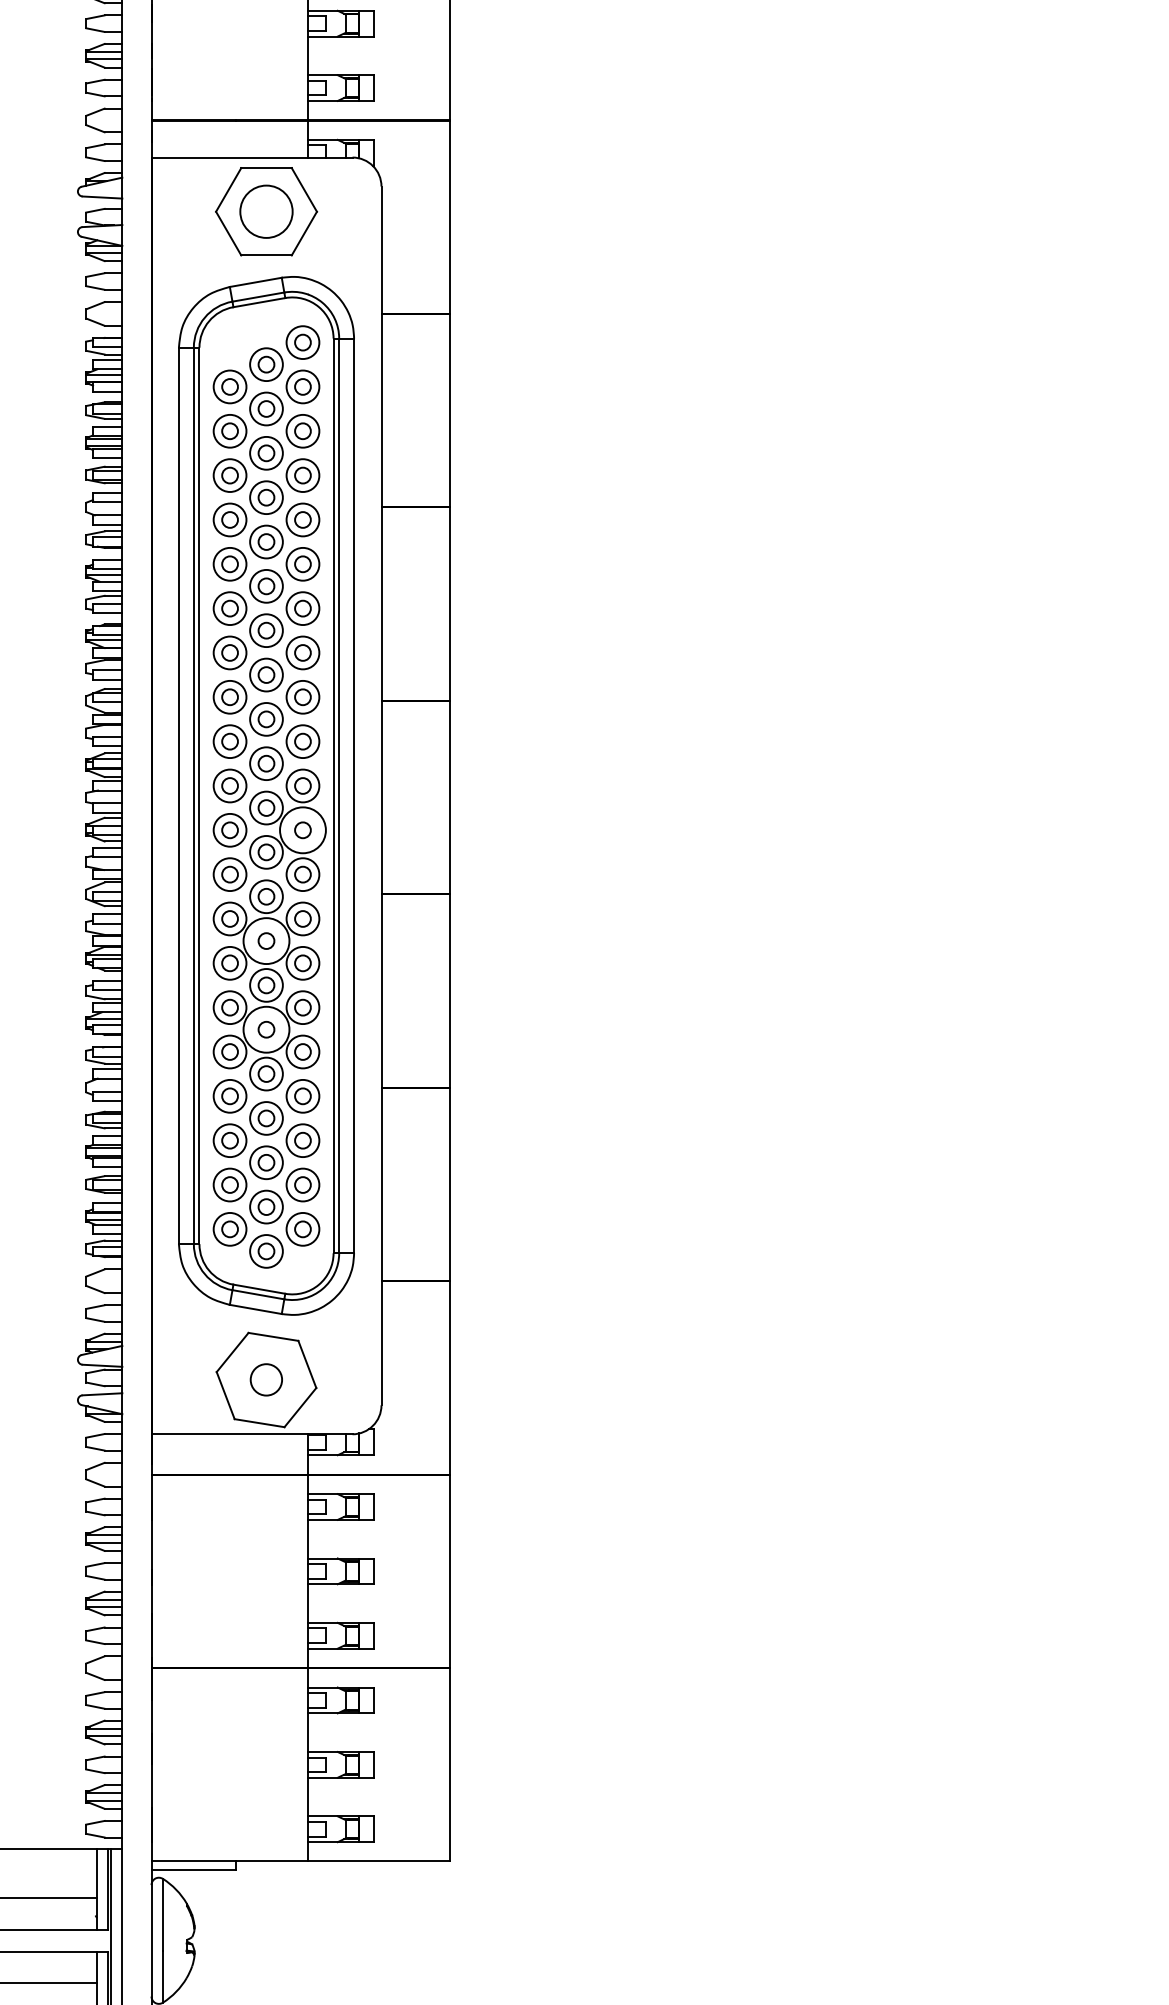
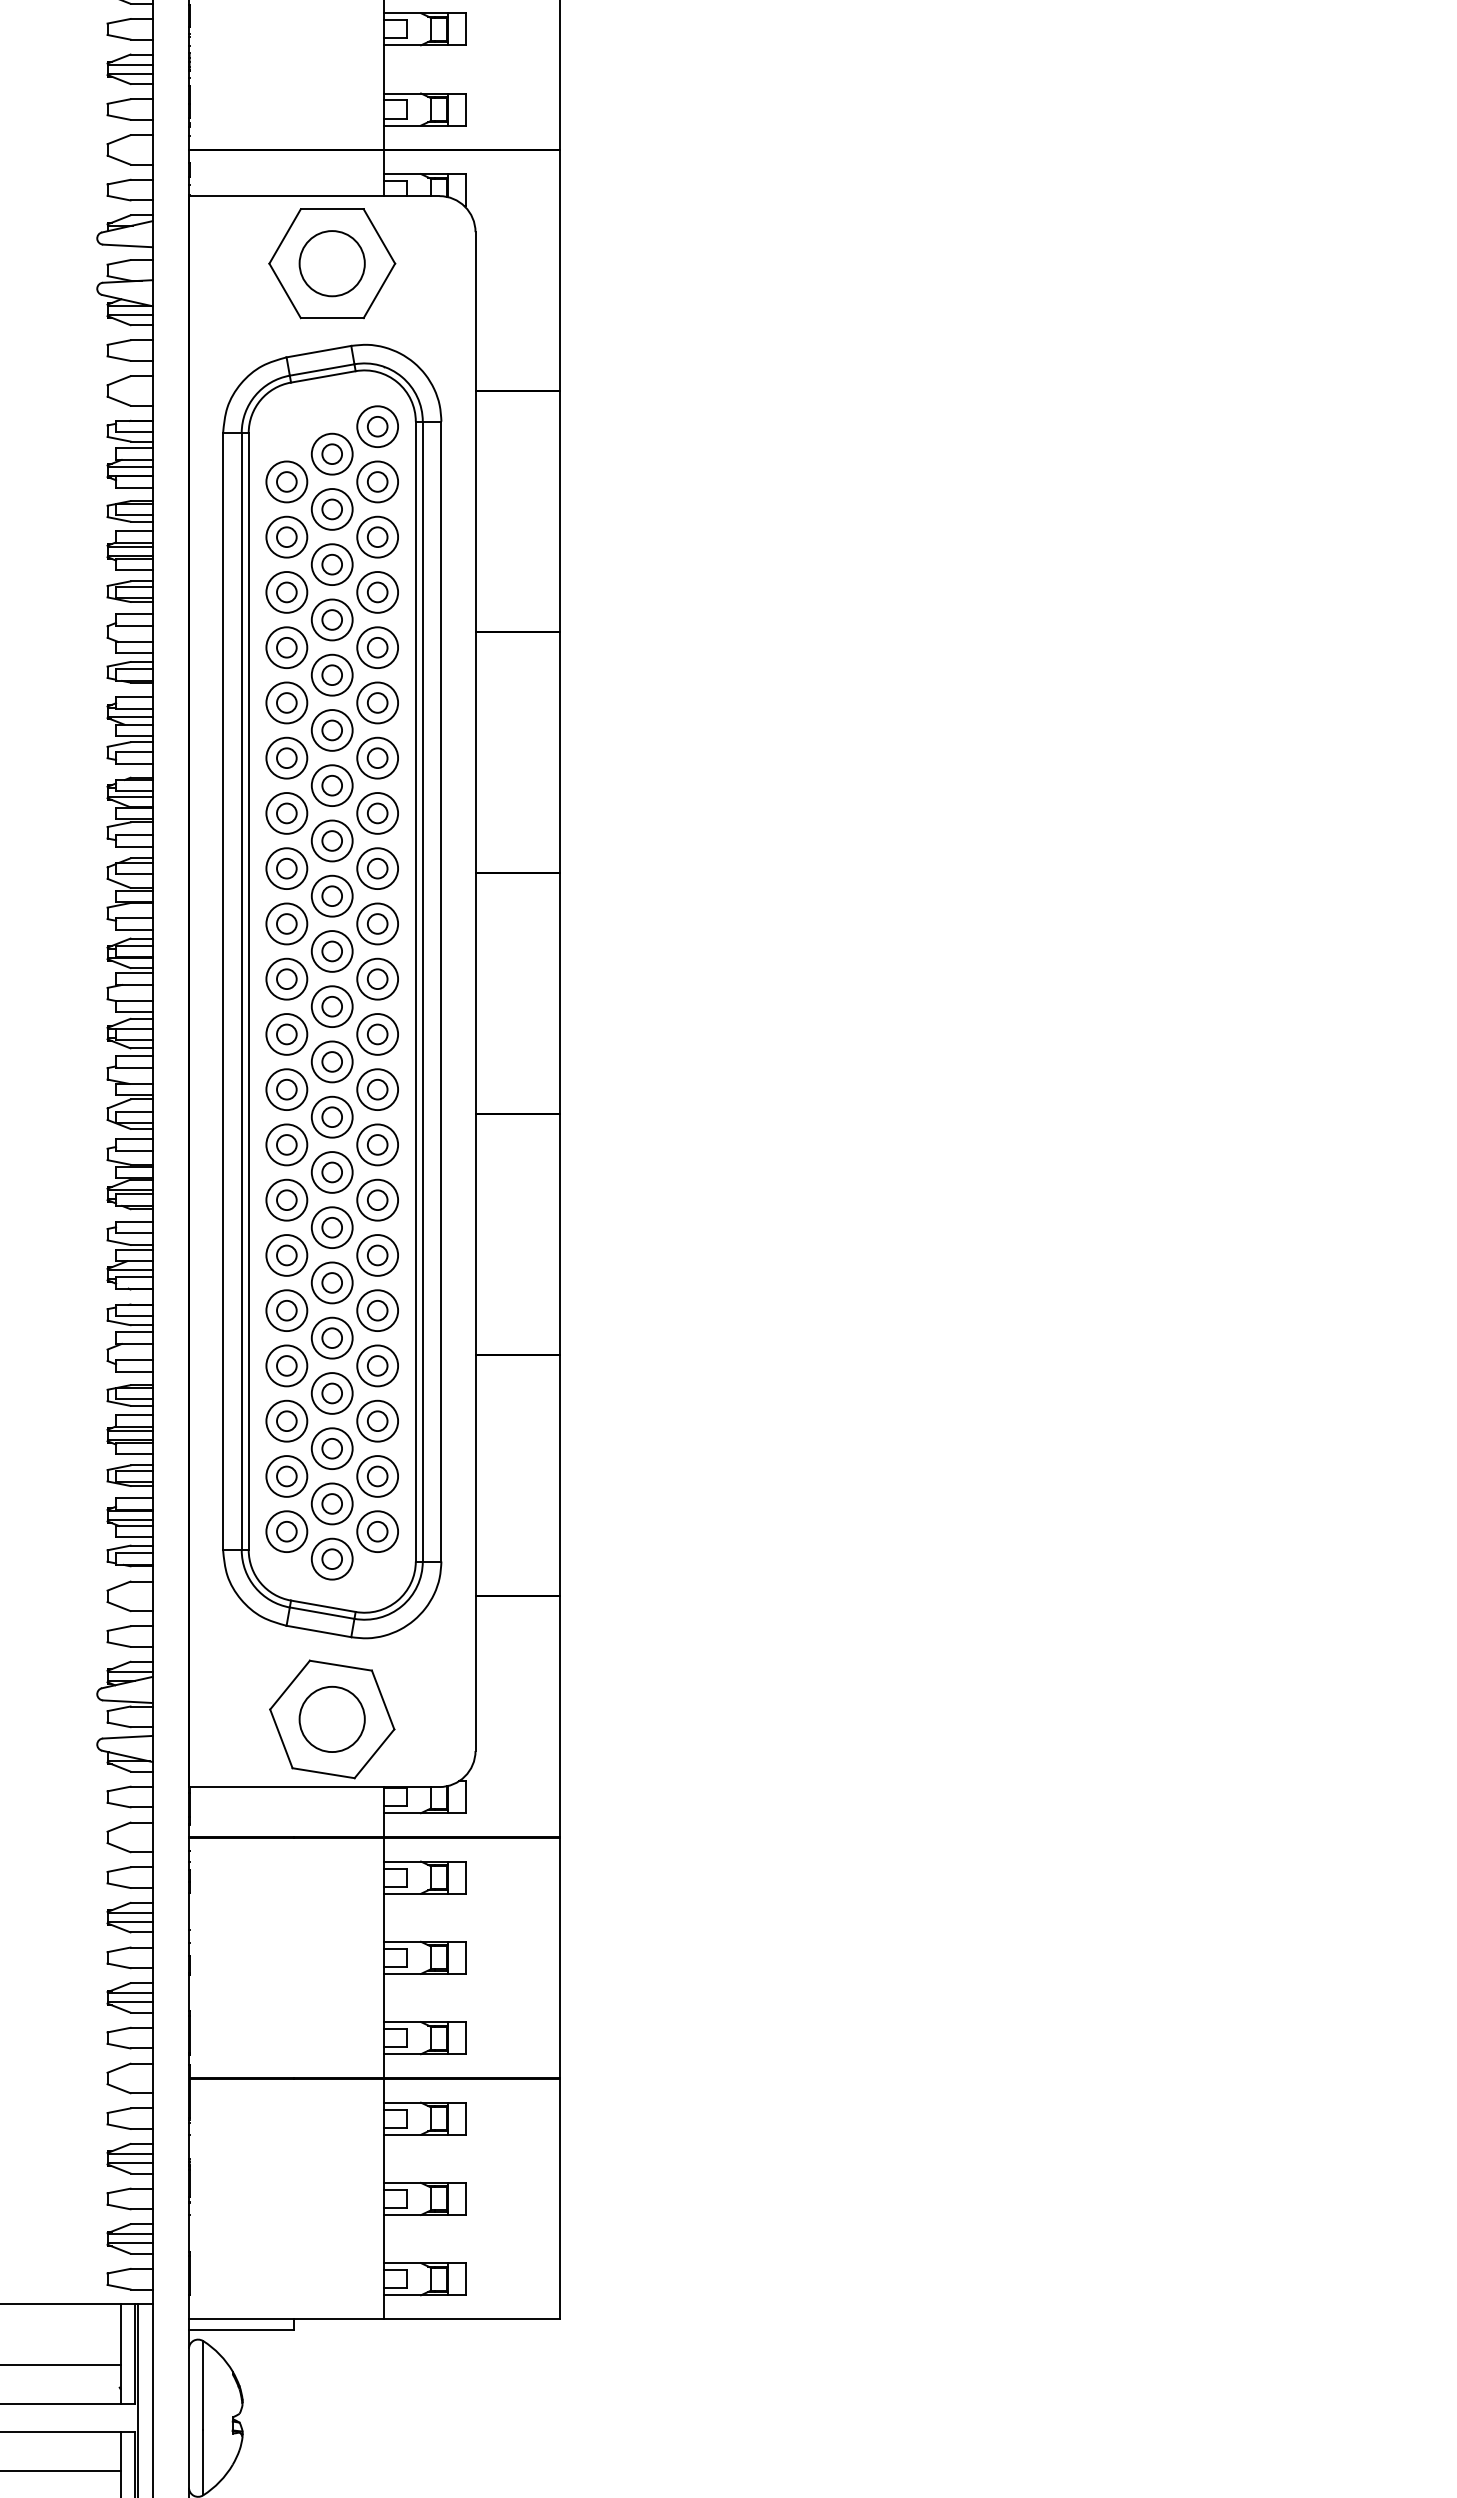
circle: (302, 830) -> (377, 1034), size x0.71
circle: (265, 941) -> (331, 1172), size x0.71
circle: (265, 1029) -> (331, 1282), size x0.71
circle: (265, 1379) -> (331, 1718), size x1.67

